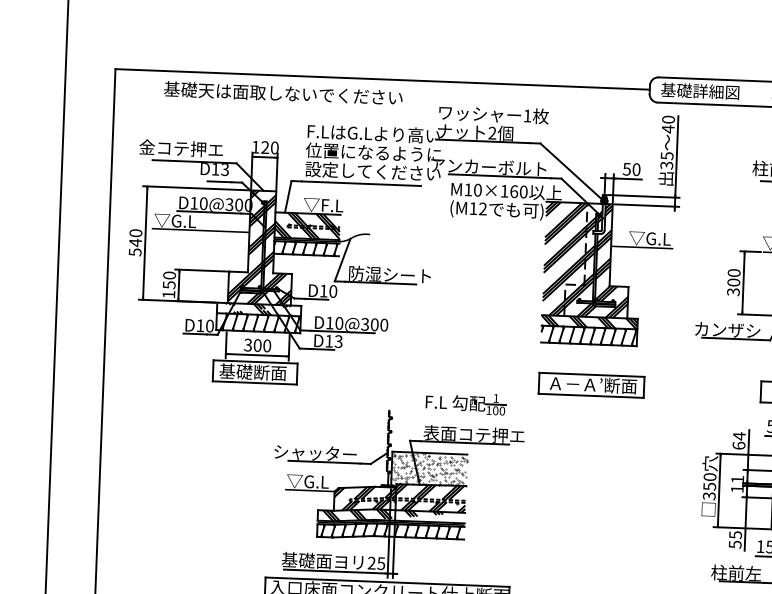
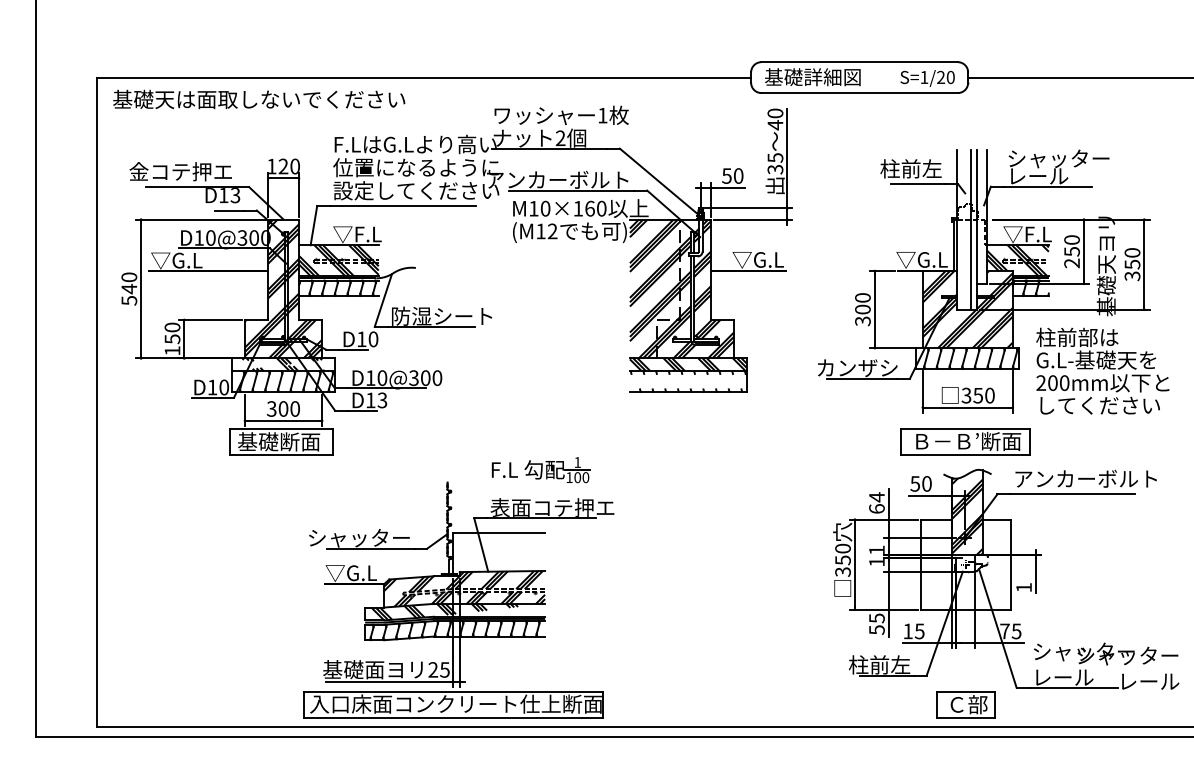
text: (283, 93) -> (259, 99), moved
hatch: (588, 335) -> (687, 381), removed
part: (591, 384) -> (693, 441), removed
hatch: (429, 470) -> (499, 553), removed

